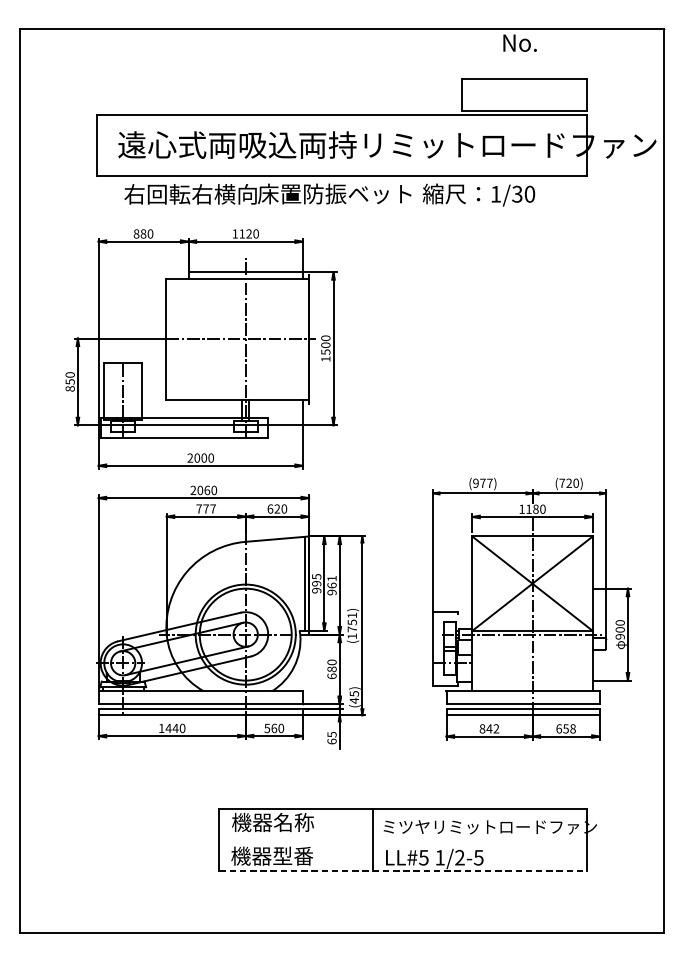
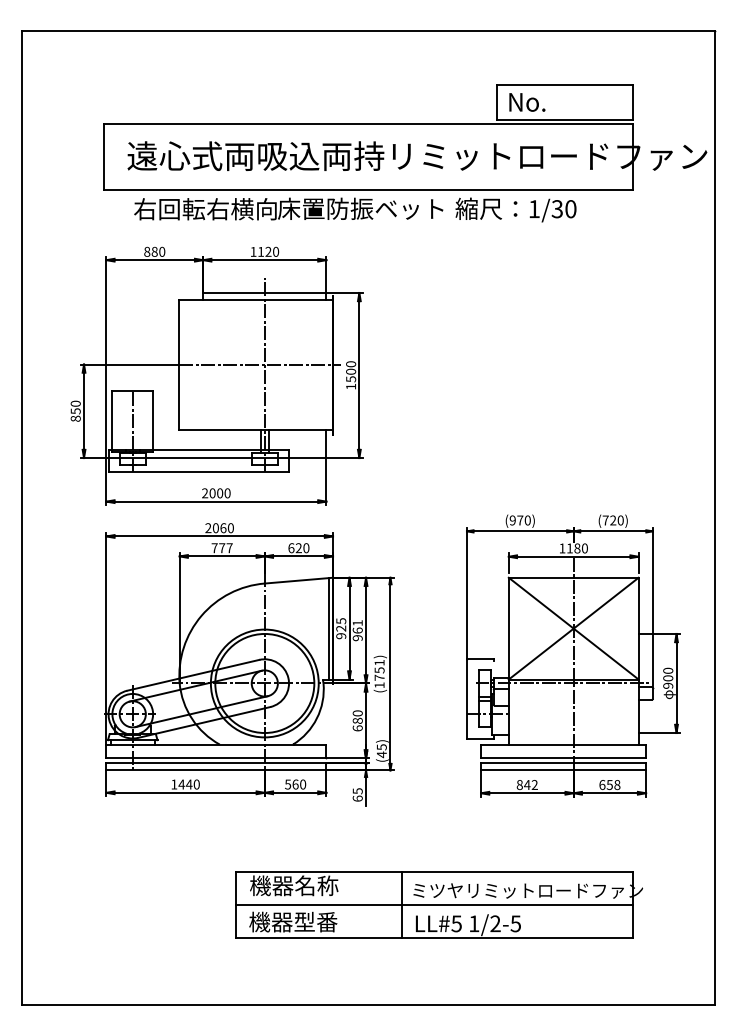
text: (520, 43) -> (527, 102), moved
text: (489, 483) -> (527, 520), (977) -> (970)
text: (316, 583) -> (341, 628), 995 -> 925
line: (403, 839) -> (434, 904), added
line: (404, 870) -> (435, 937), dashed -> solid

